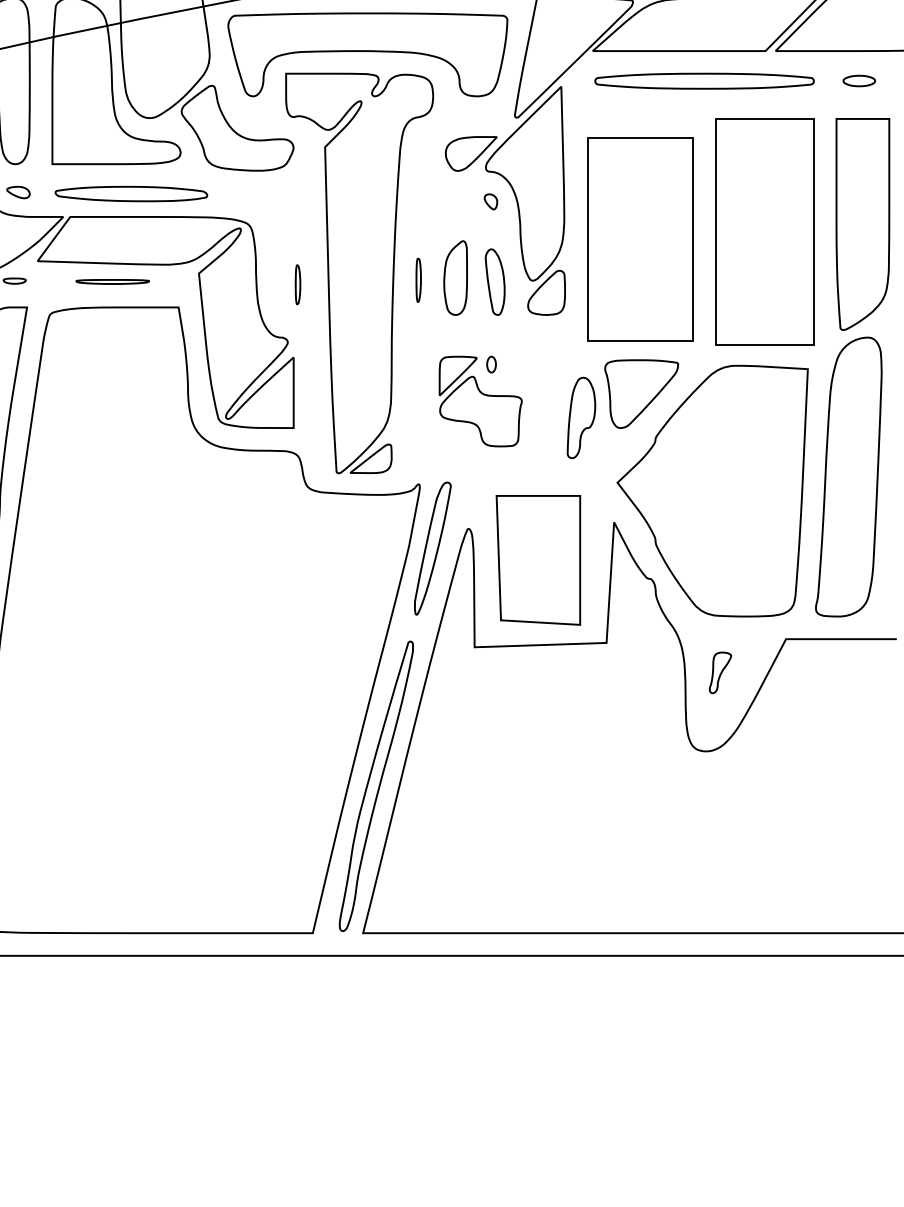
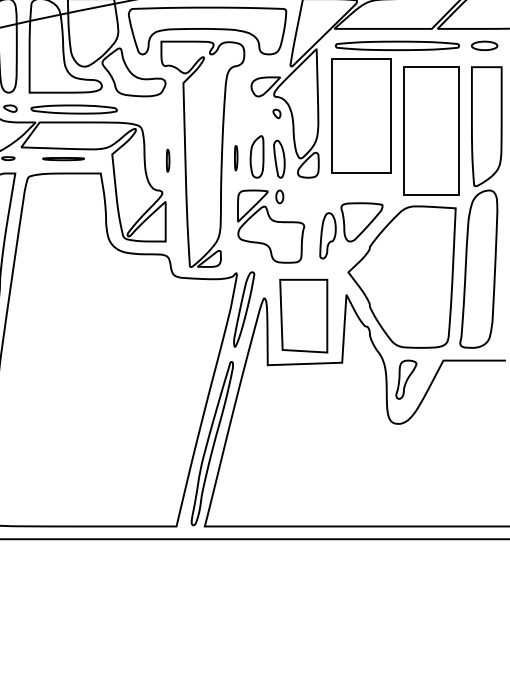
part: (858, 80) -> (484, 45), size x1.43
part: (640, 238) -> (361, 115), moved
part: (481, 401) -> (271, 226), size x1.43
part: (720, 672) -> (406, 379), size x1.67

